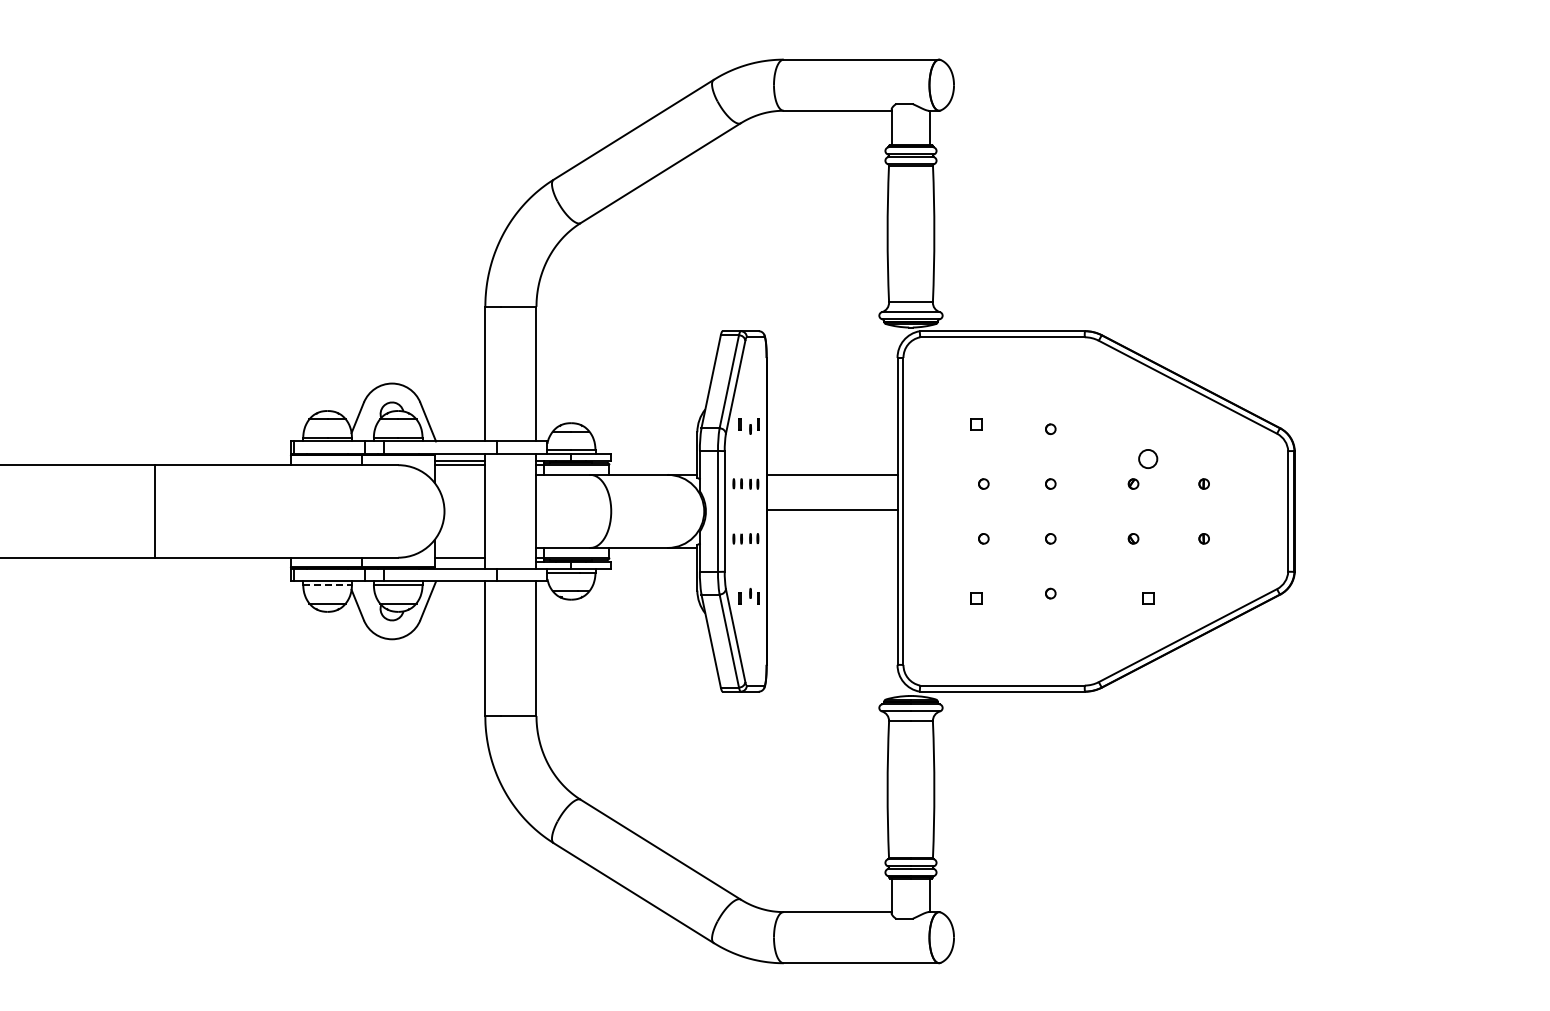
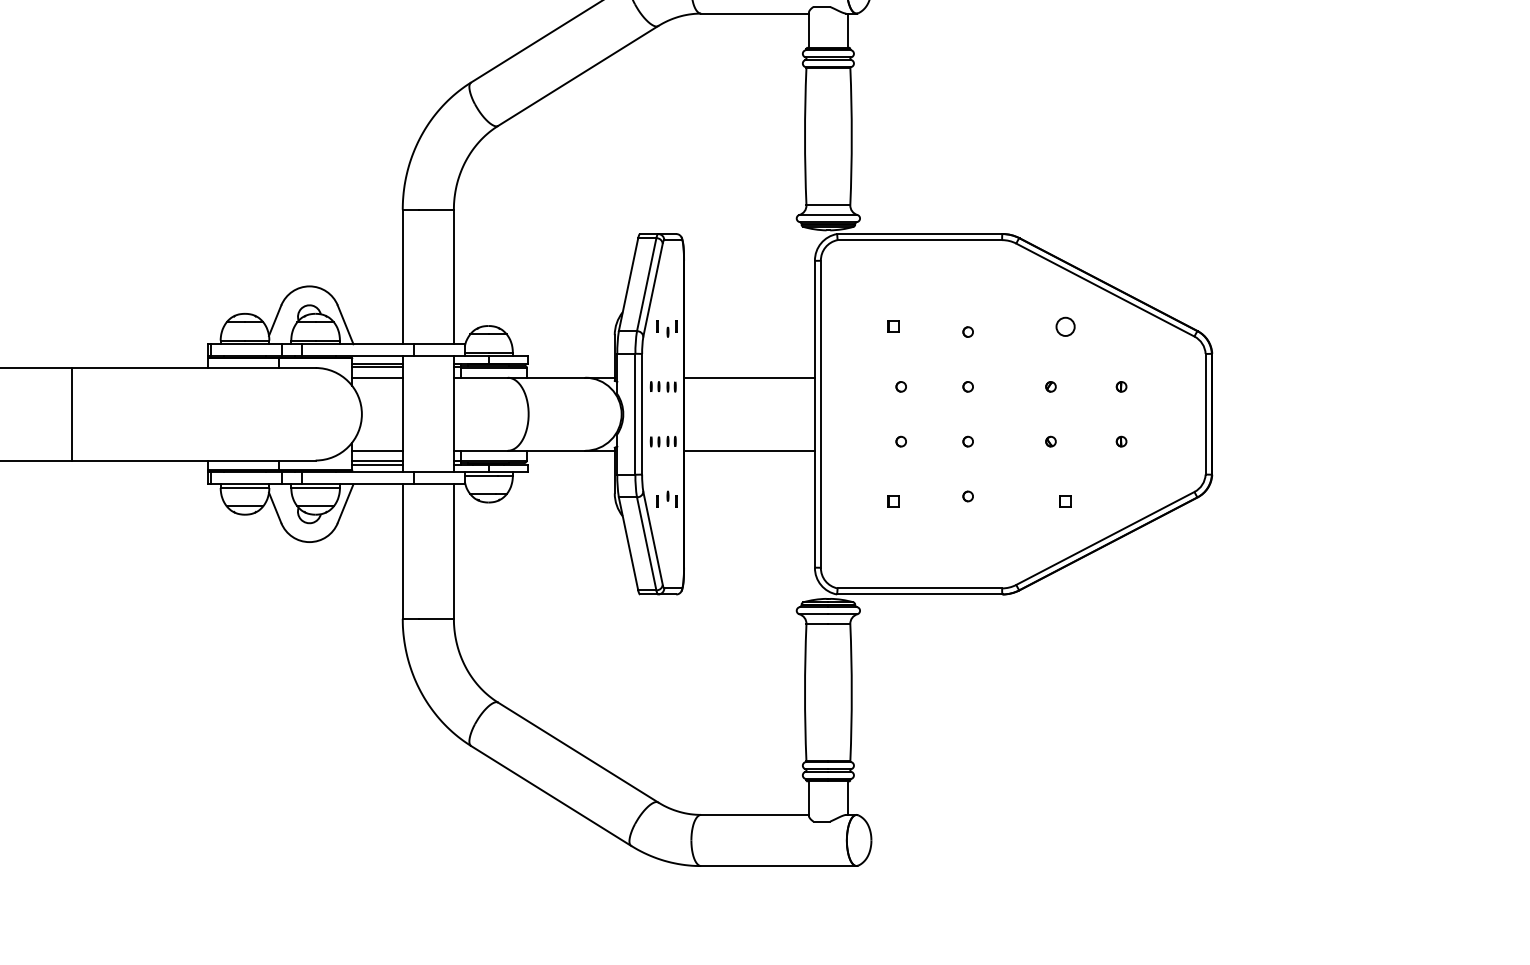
circle: (1148, 458) -> (1065, 326), moved
line: (459, 474) -> (376, 377), added
line: (831, 509) -> (748, 450), moved
line: (459, 547) -> (376, 450), added
line: (459, 562) -> (376, 465), added
line: (328, 585) -> (245, 488), dashed -> solid

